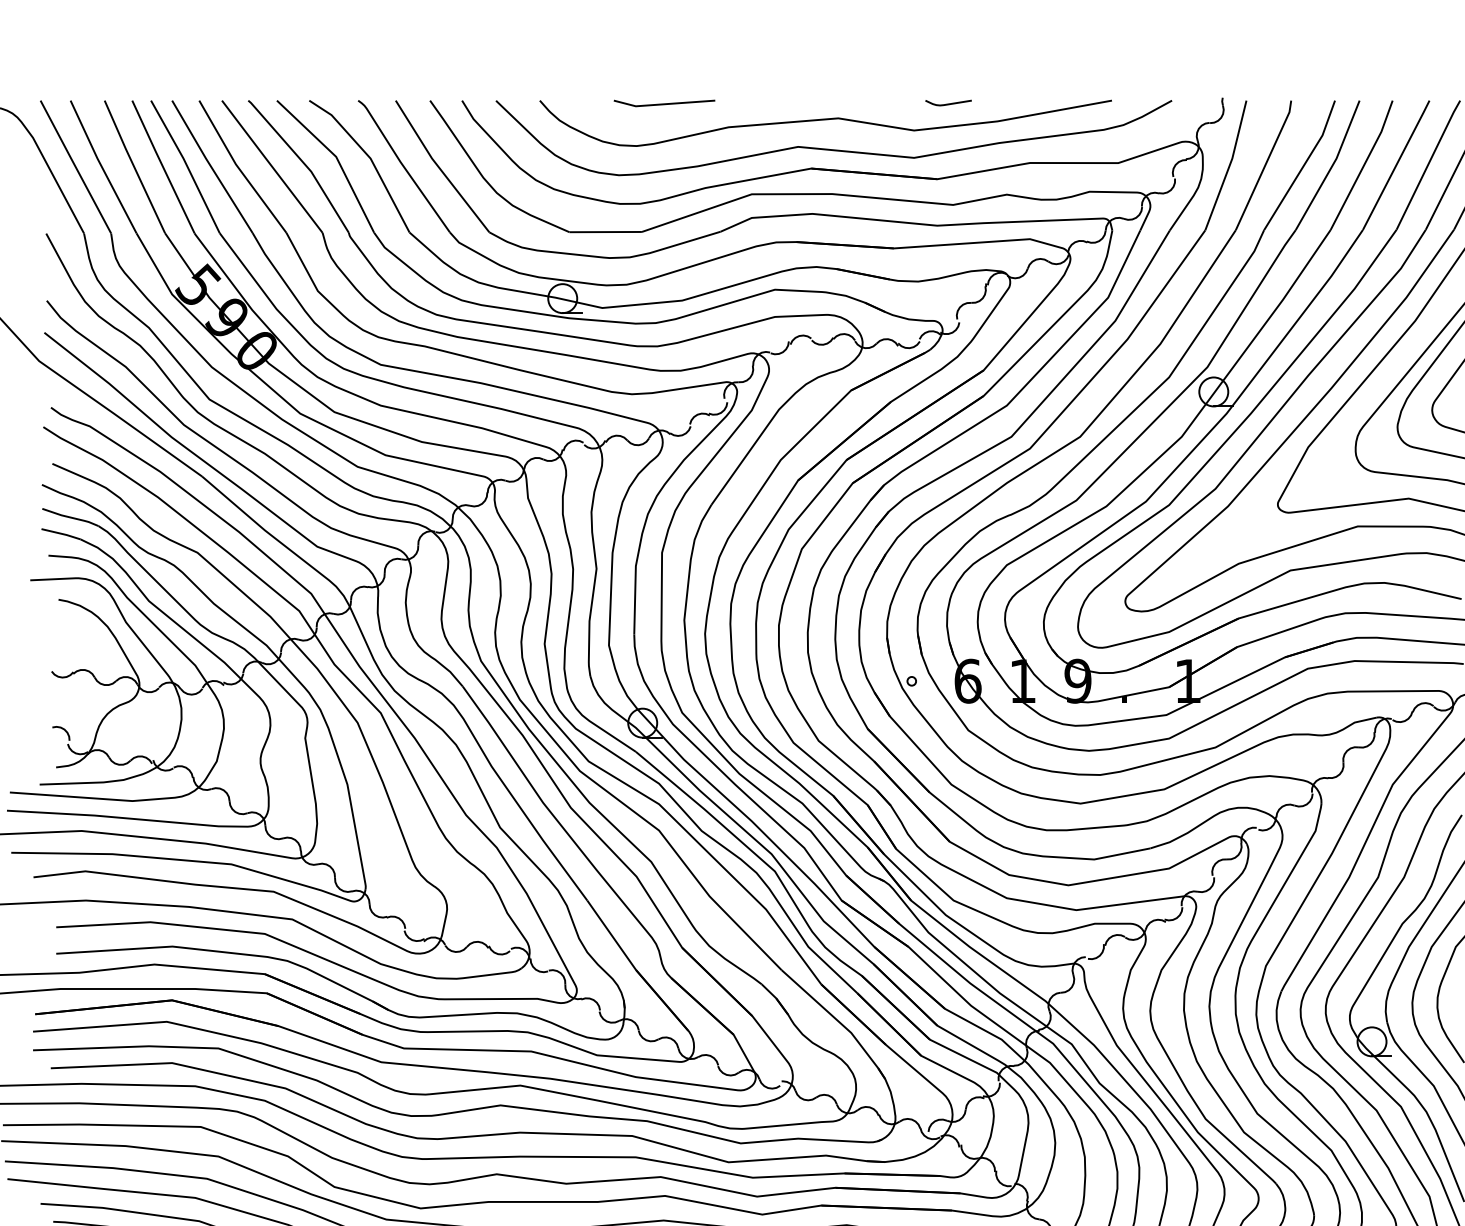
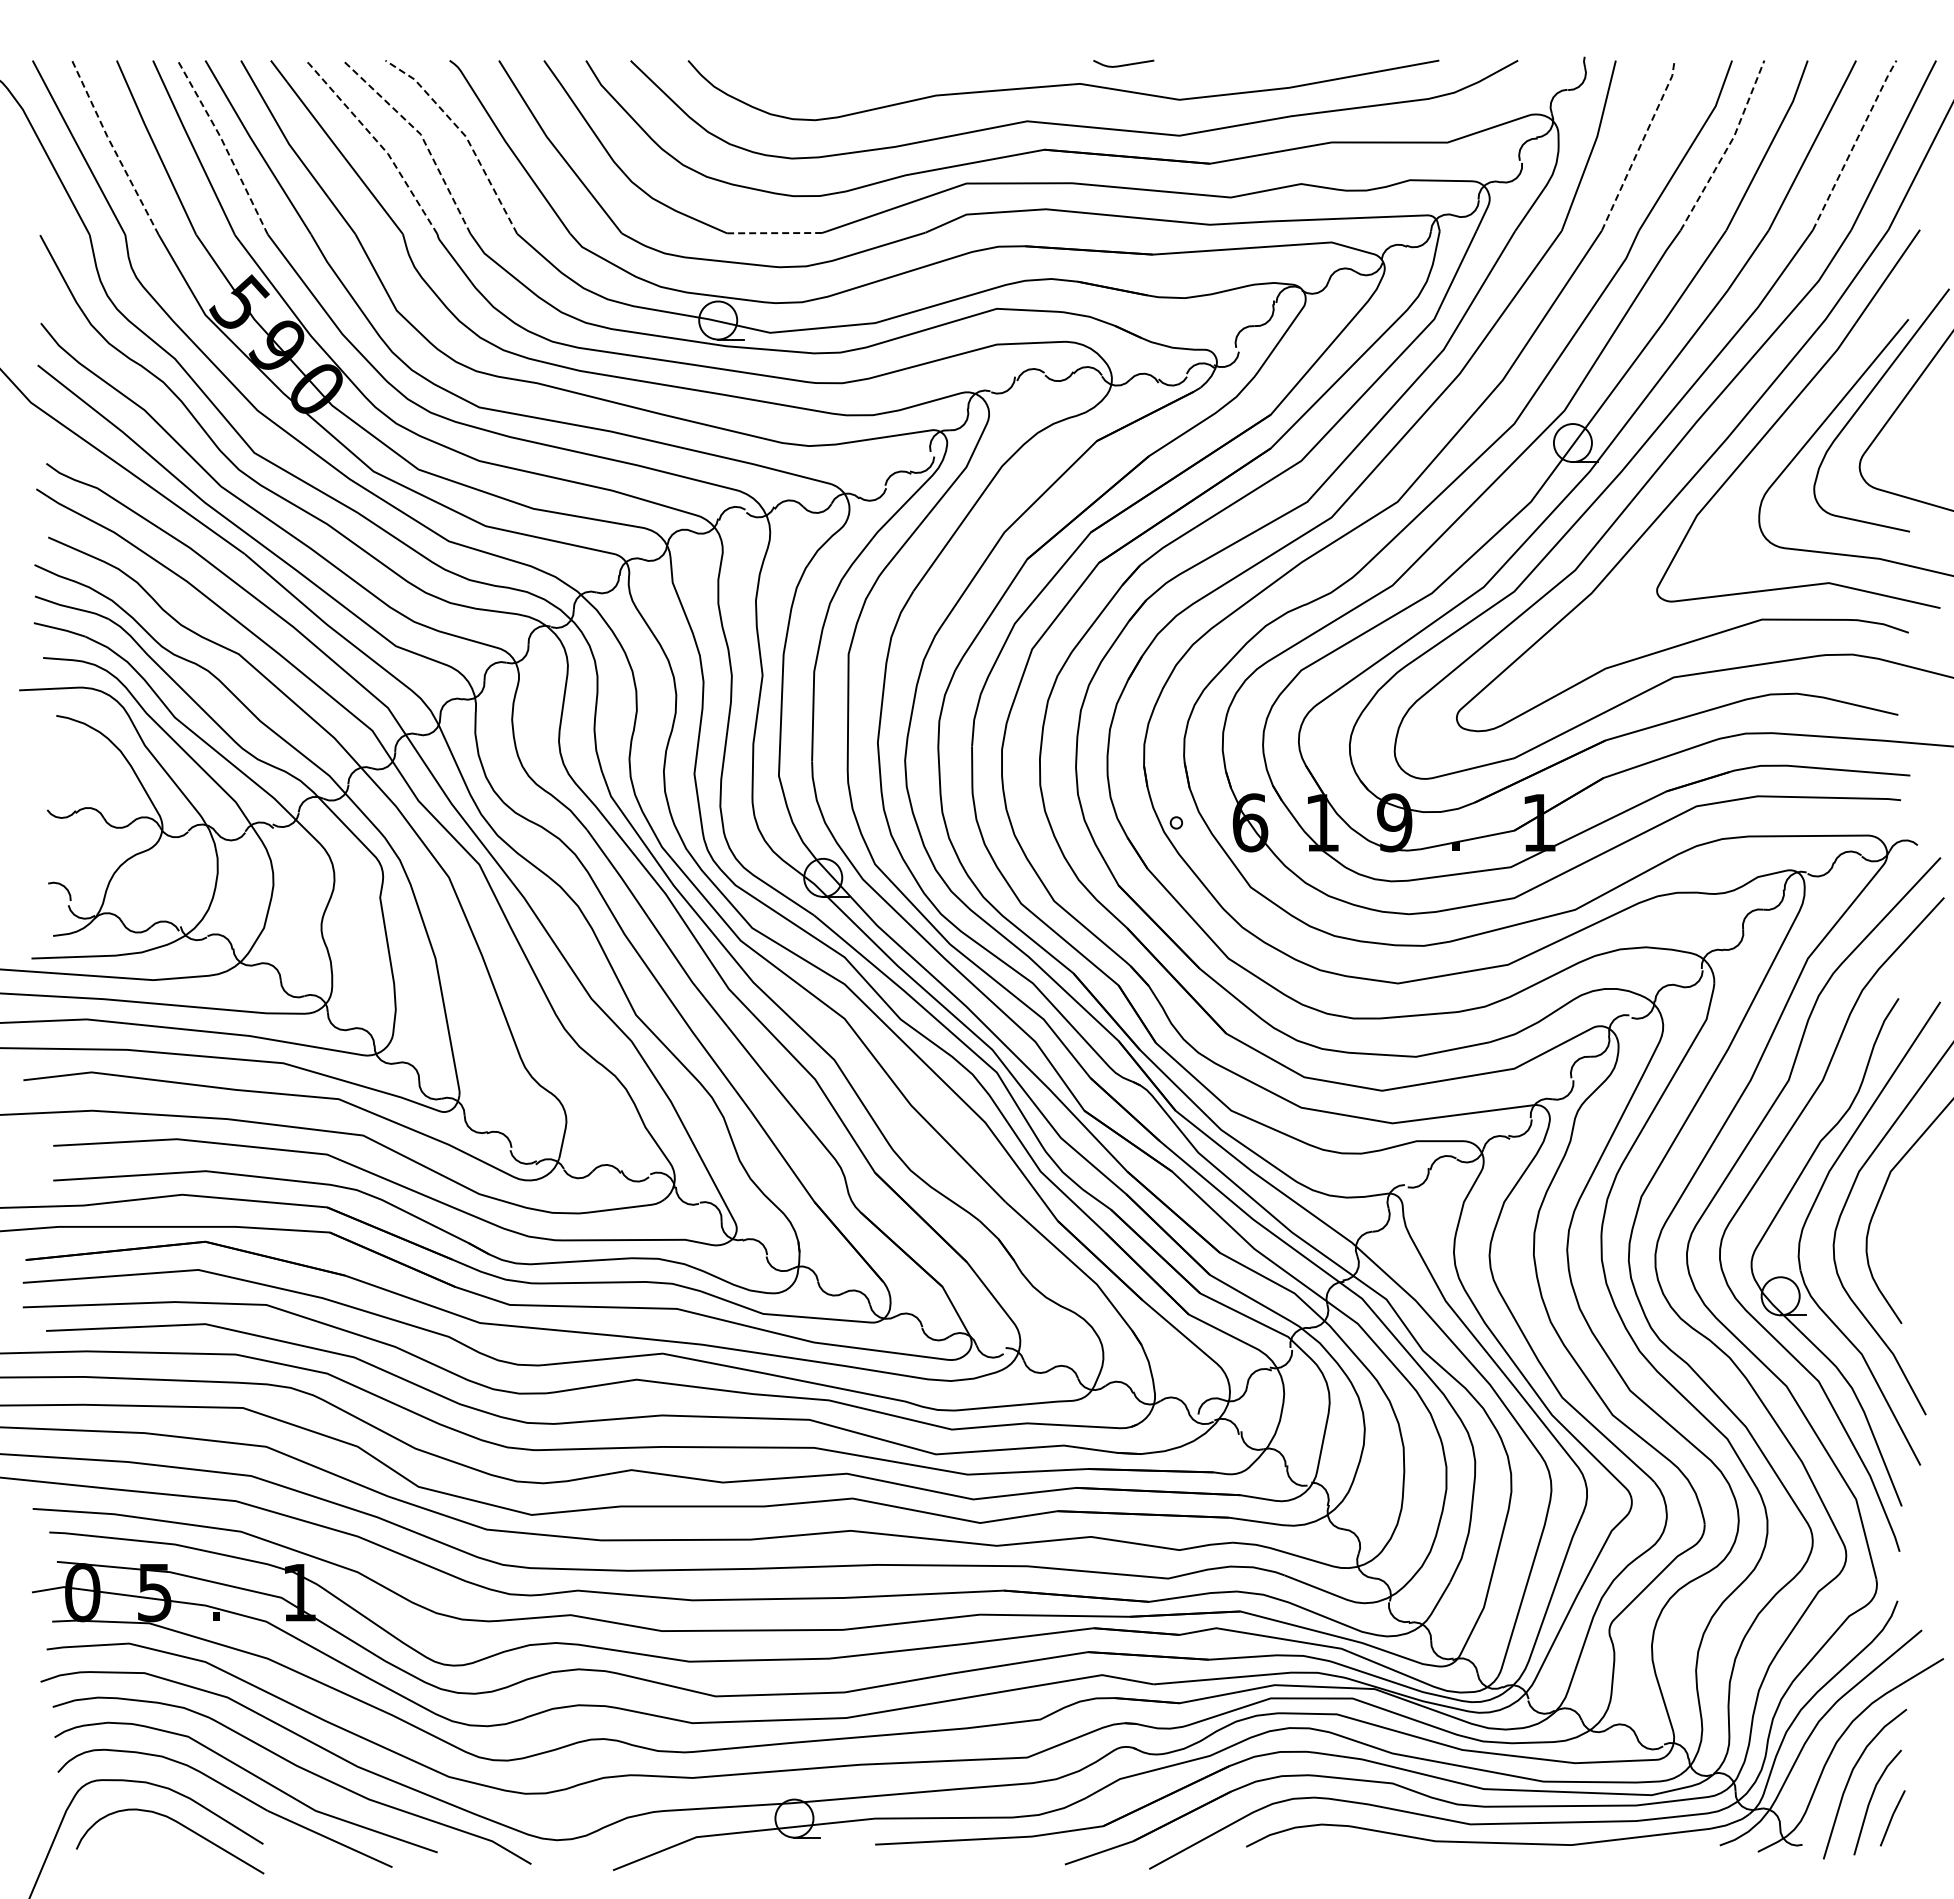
line: (664, 103) -> (851, 64), removed
curve: (948, 103) -> (1123, 64), moved
line: (336, 157) -> (421, 135), solid -> dashed
line: (370, 157) -> (465, 135), solid -> dashed
line: (303, 162) -> (377, 141), solid -> dashed
line: (1428, 163) -> (1854, 143), solid -> dashed
line: (186, 165) -> (224, 145), solid -> dashed
line: (1265, 165) -> (1640, 145), solid -> dashed
line: (1331, 166) -> (1727, 147), solid -> dashed
line: (102, 167) -> (113, 148), solid -> dashed
line: (605, 232) -> (774, 233), solid -> dashed

